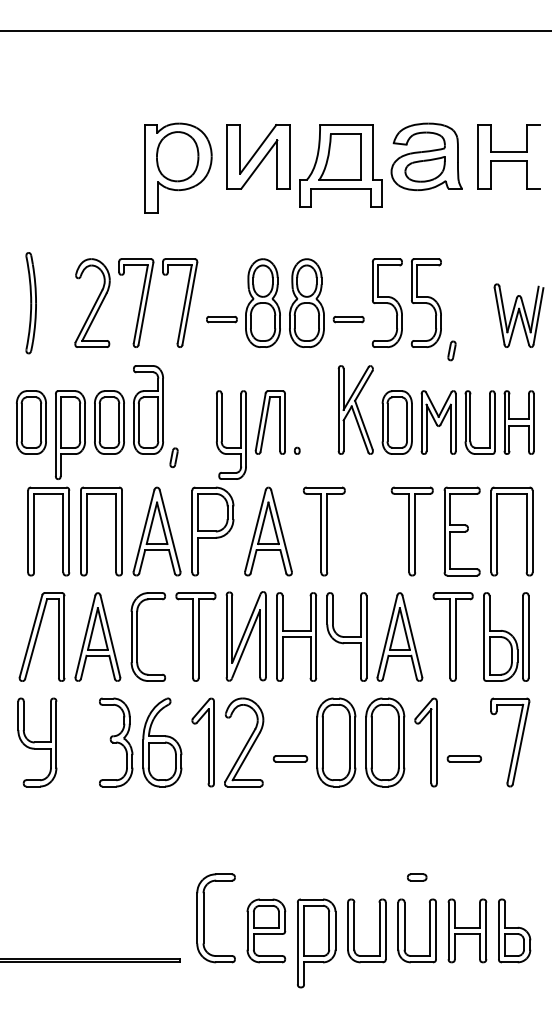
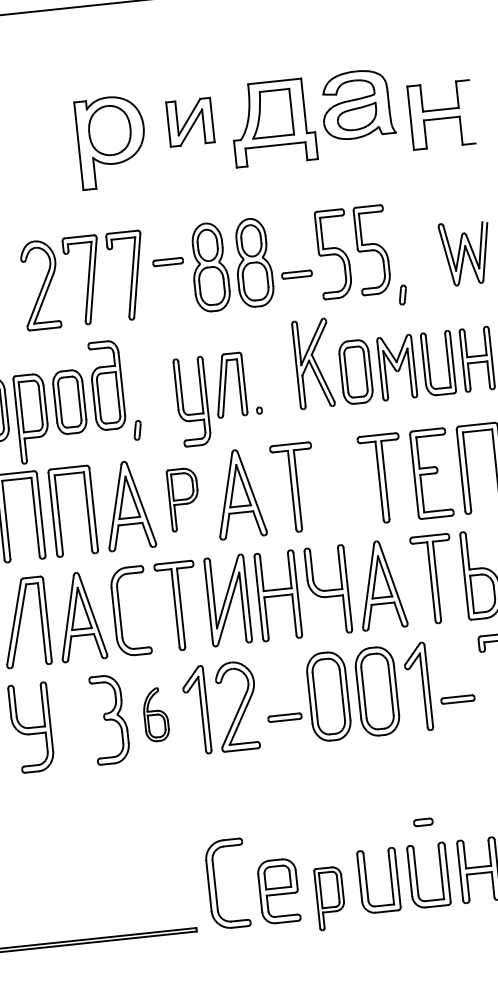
part: (258, 156) -> (190, 121), size x0.7
part: (508, 156) -> (440, 114), moved
part: (221, 319) -> (167, 262), moved
part: (212, 531) -> (183, 499), size x0.7
part: (162, 742) -> (155, 714), size x0.6
part: (316, 943) -> (330, 898), size x0.7

